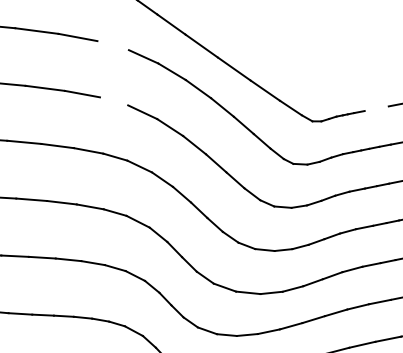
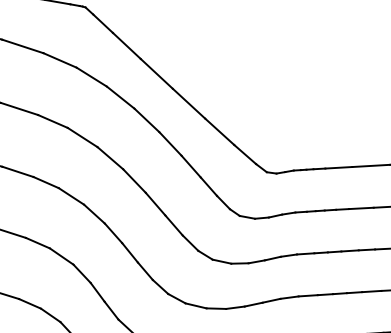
line: (112, 45) -> (59, 60), added
line: (114, 101) -> (53, 121), added
line: (376, 108) -> (338, 167), added

